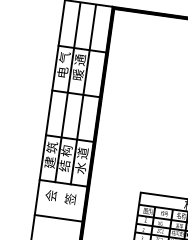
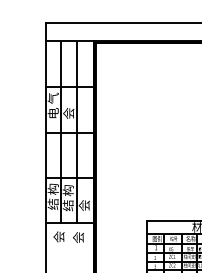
text: (78, 66) -> (68, 105), 暖 通 -> 会
text: (50, 154) -> (52, 196), 建 筑 -> 结 构
text: (81, 161) -> (84, 198), 水 道 -> 会
text: (70, 198) -> (78, 237), 签 -> 会
line: (58, 218) -> (69, 258), removed

